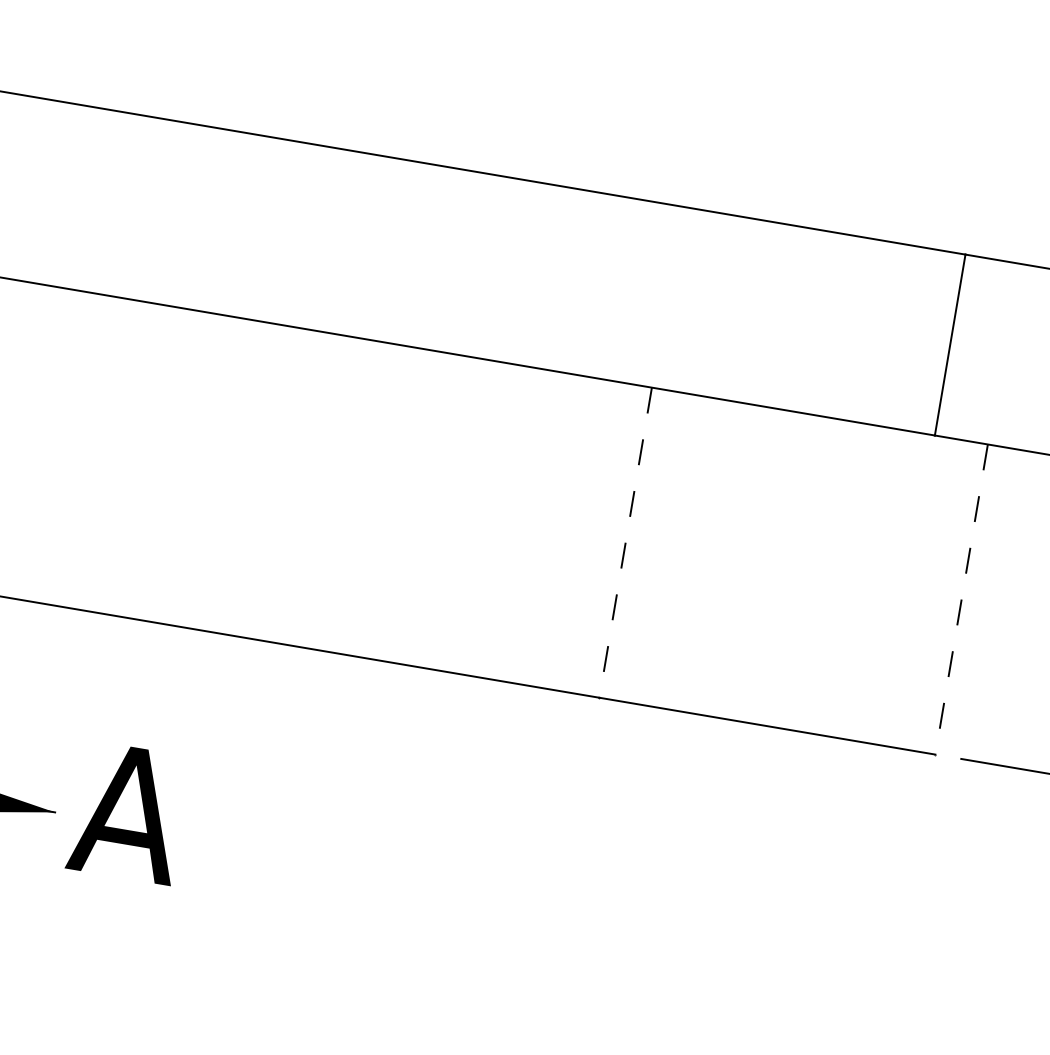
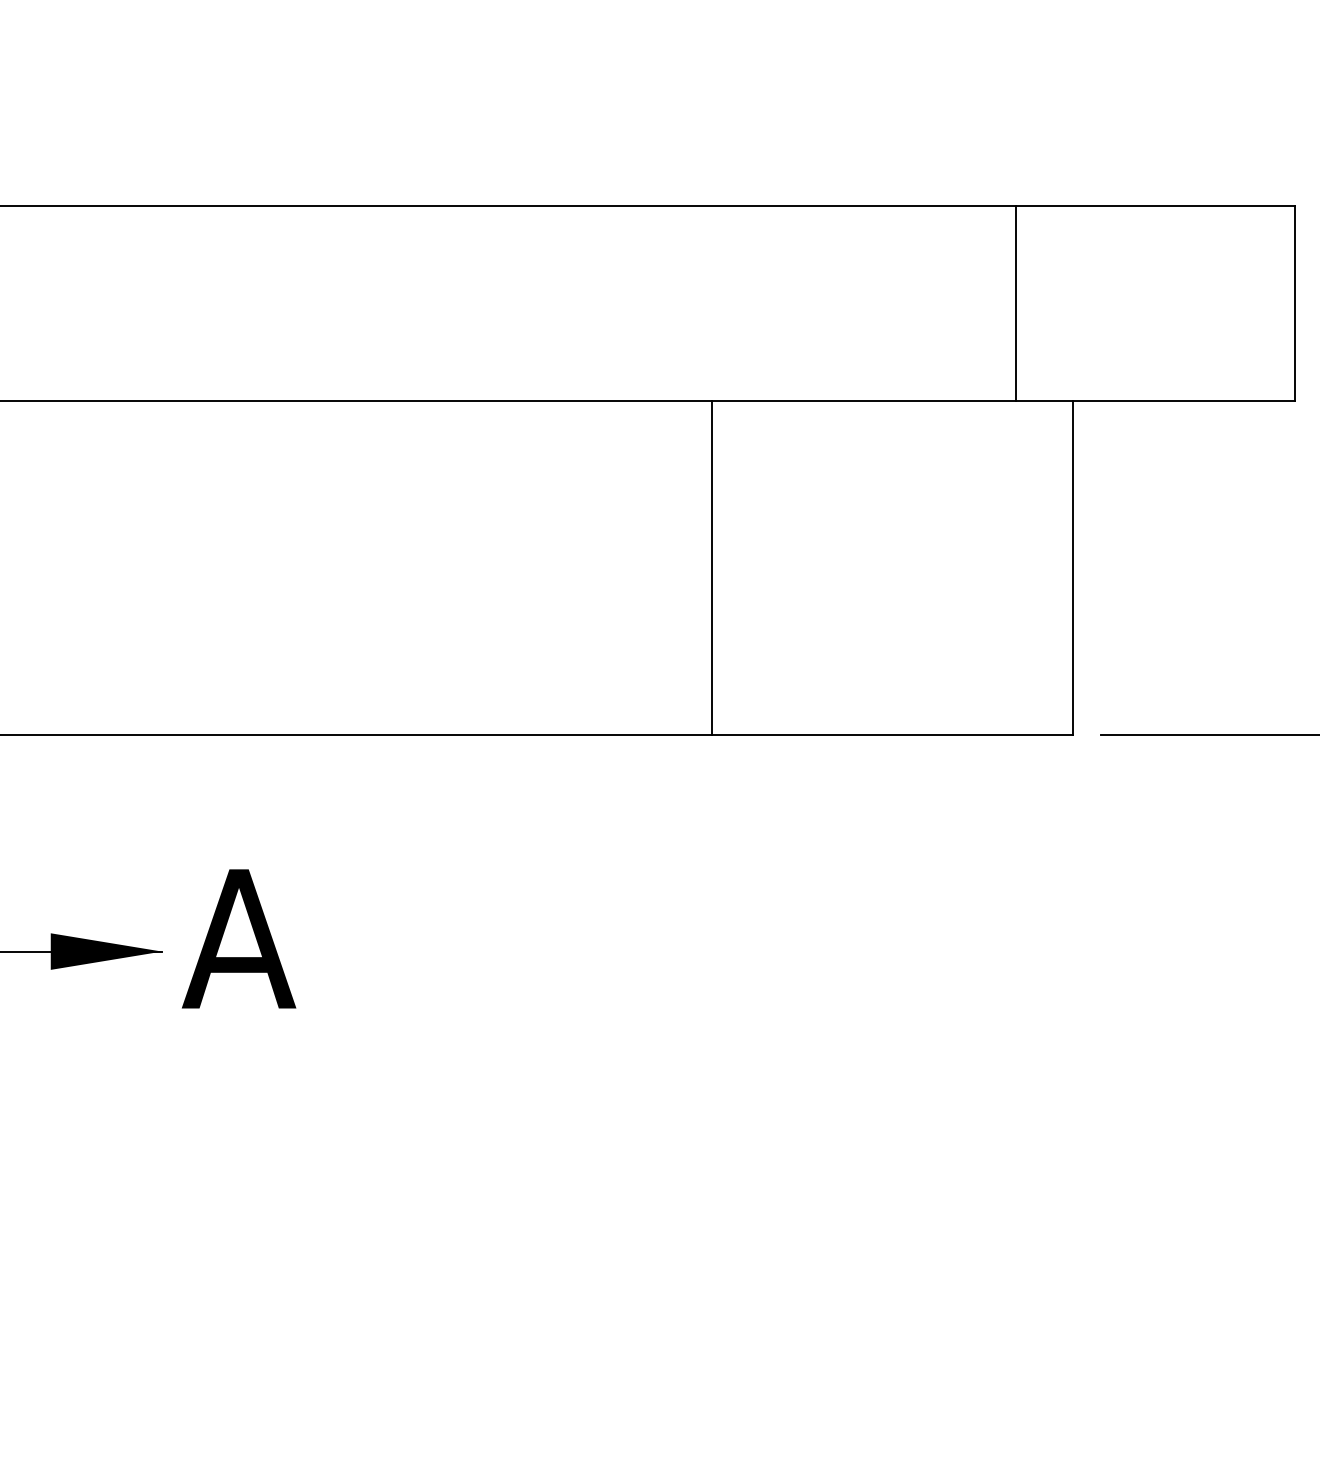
line: (625, 542) -> (711, 568), dashed -> solid
line: (961, 599) -> (1073, 568), dashed -> solid

